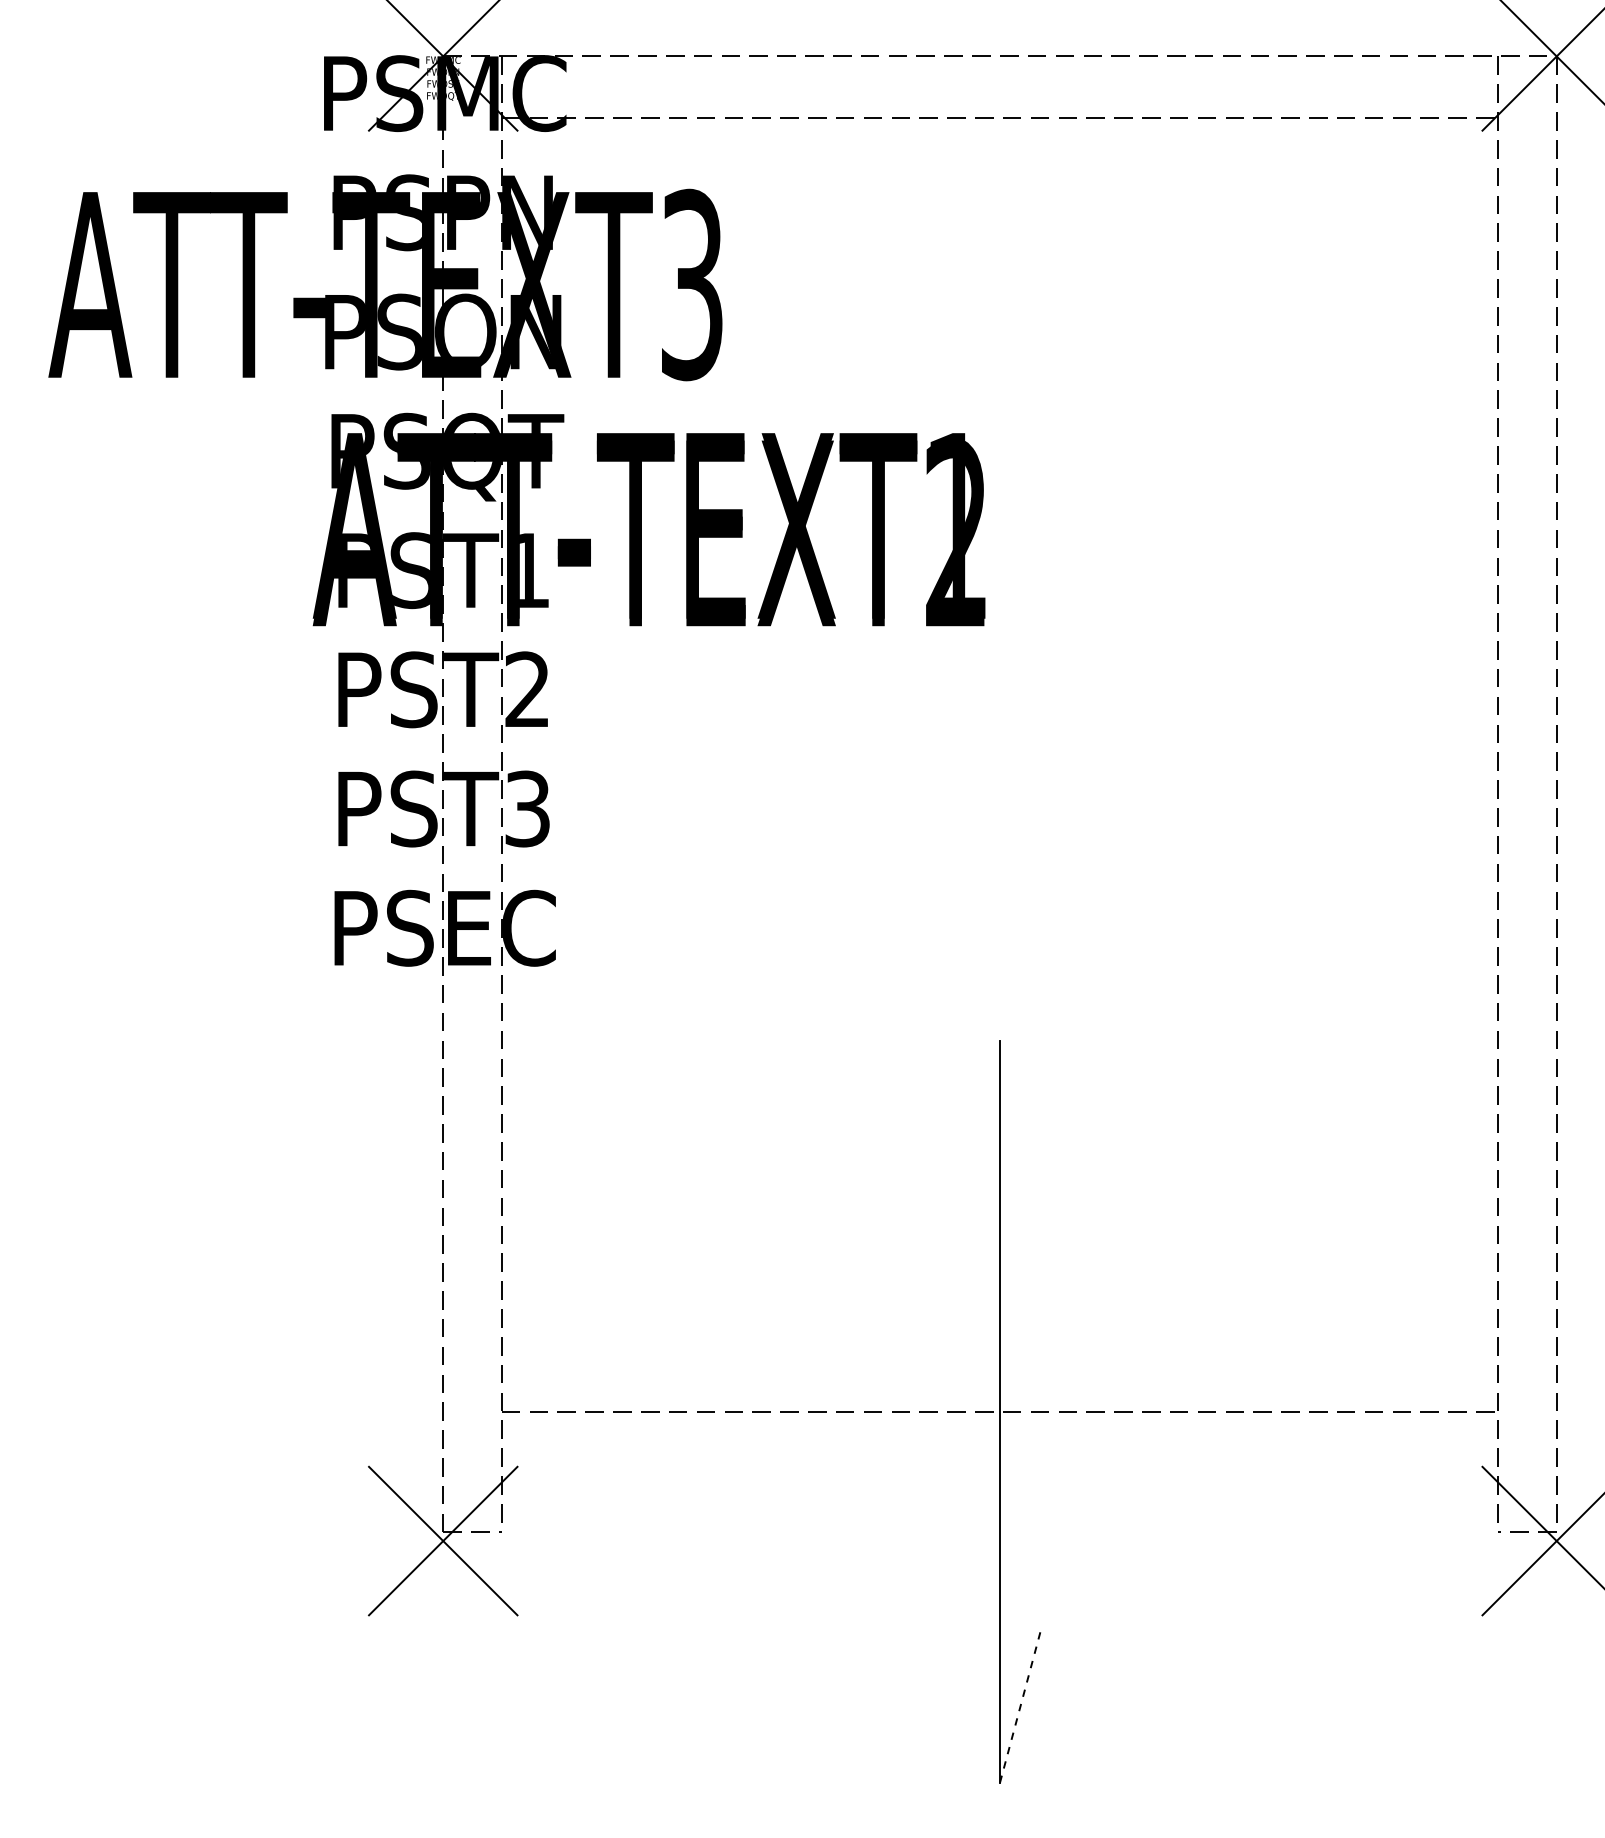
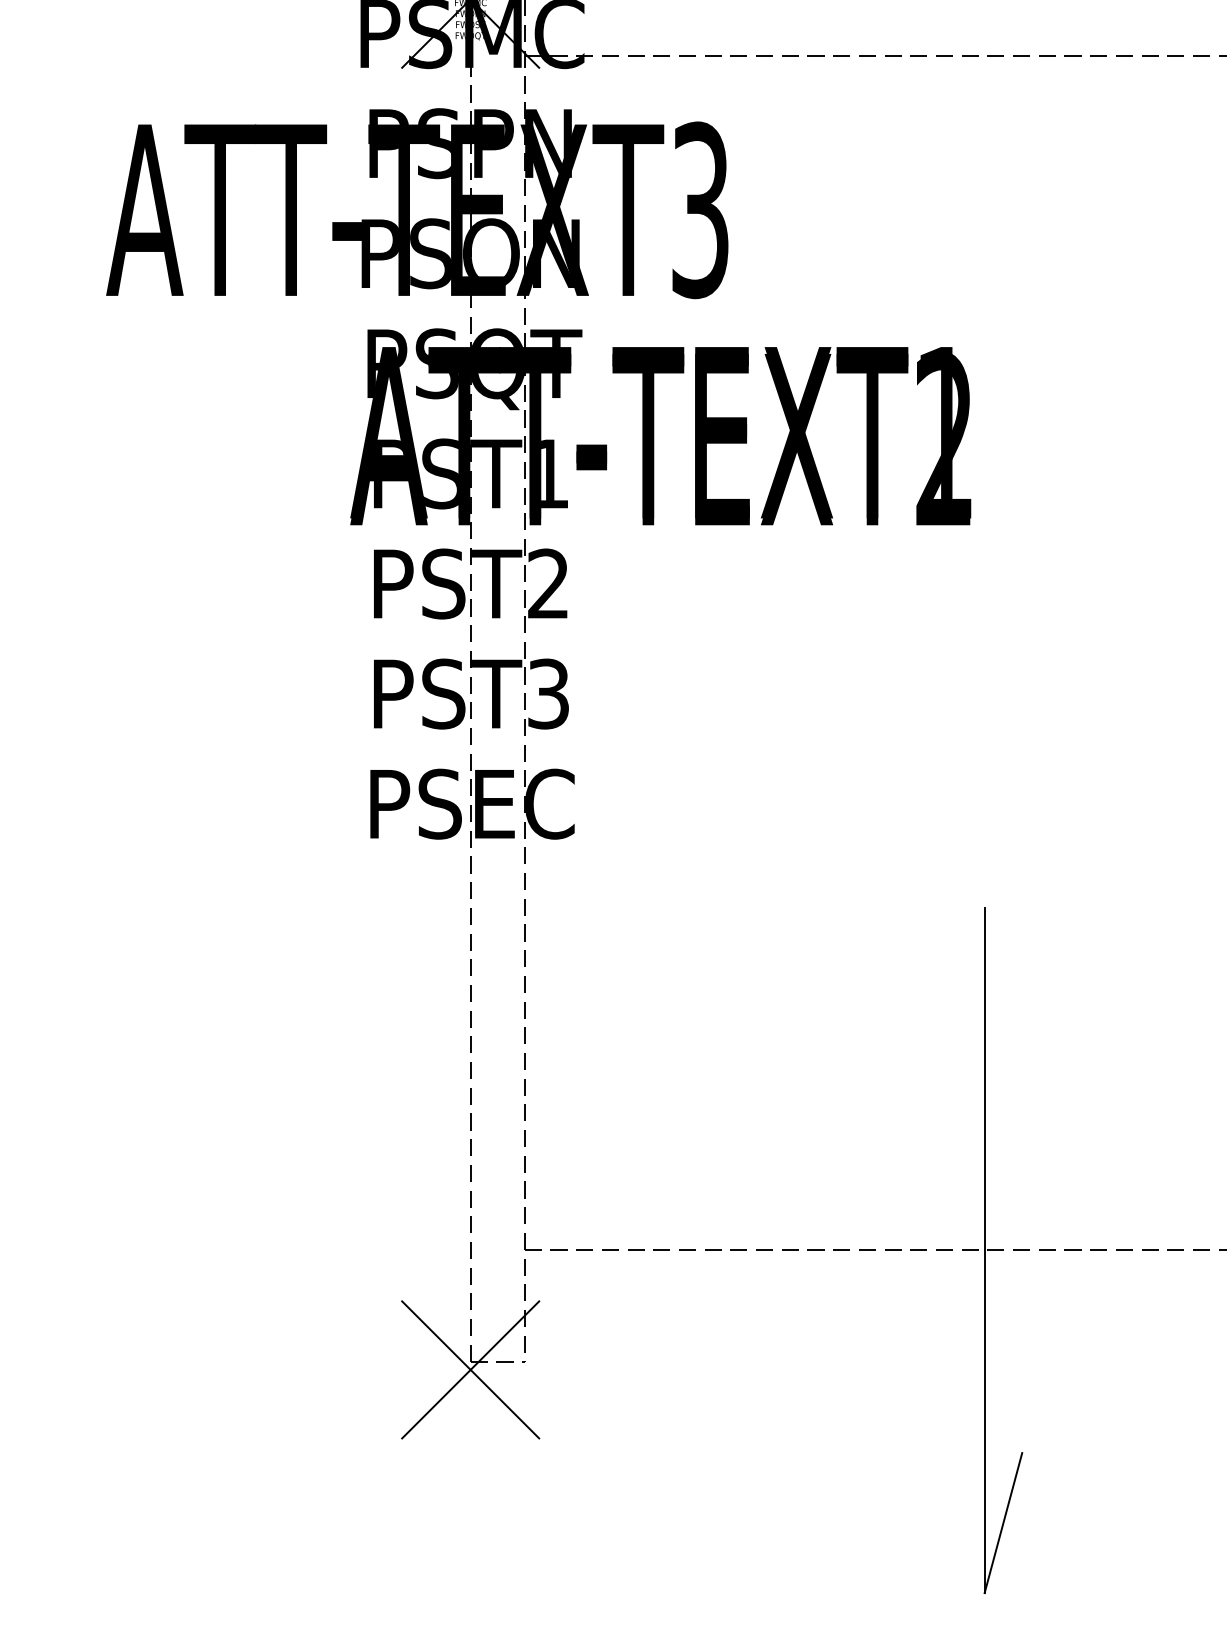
line: (1020, 1706) -> (1003, 1522), dashed -> solid

